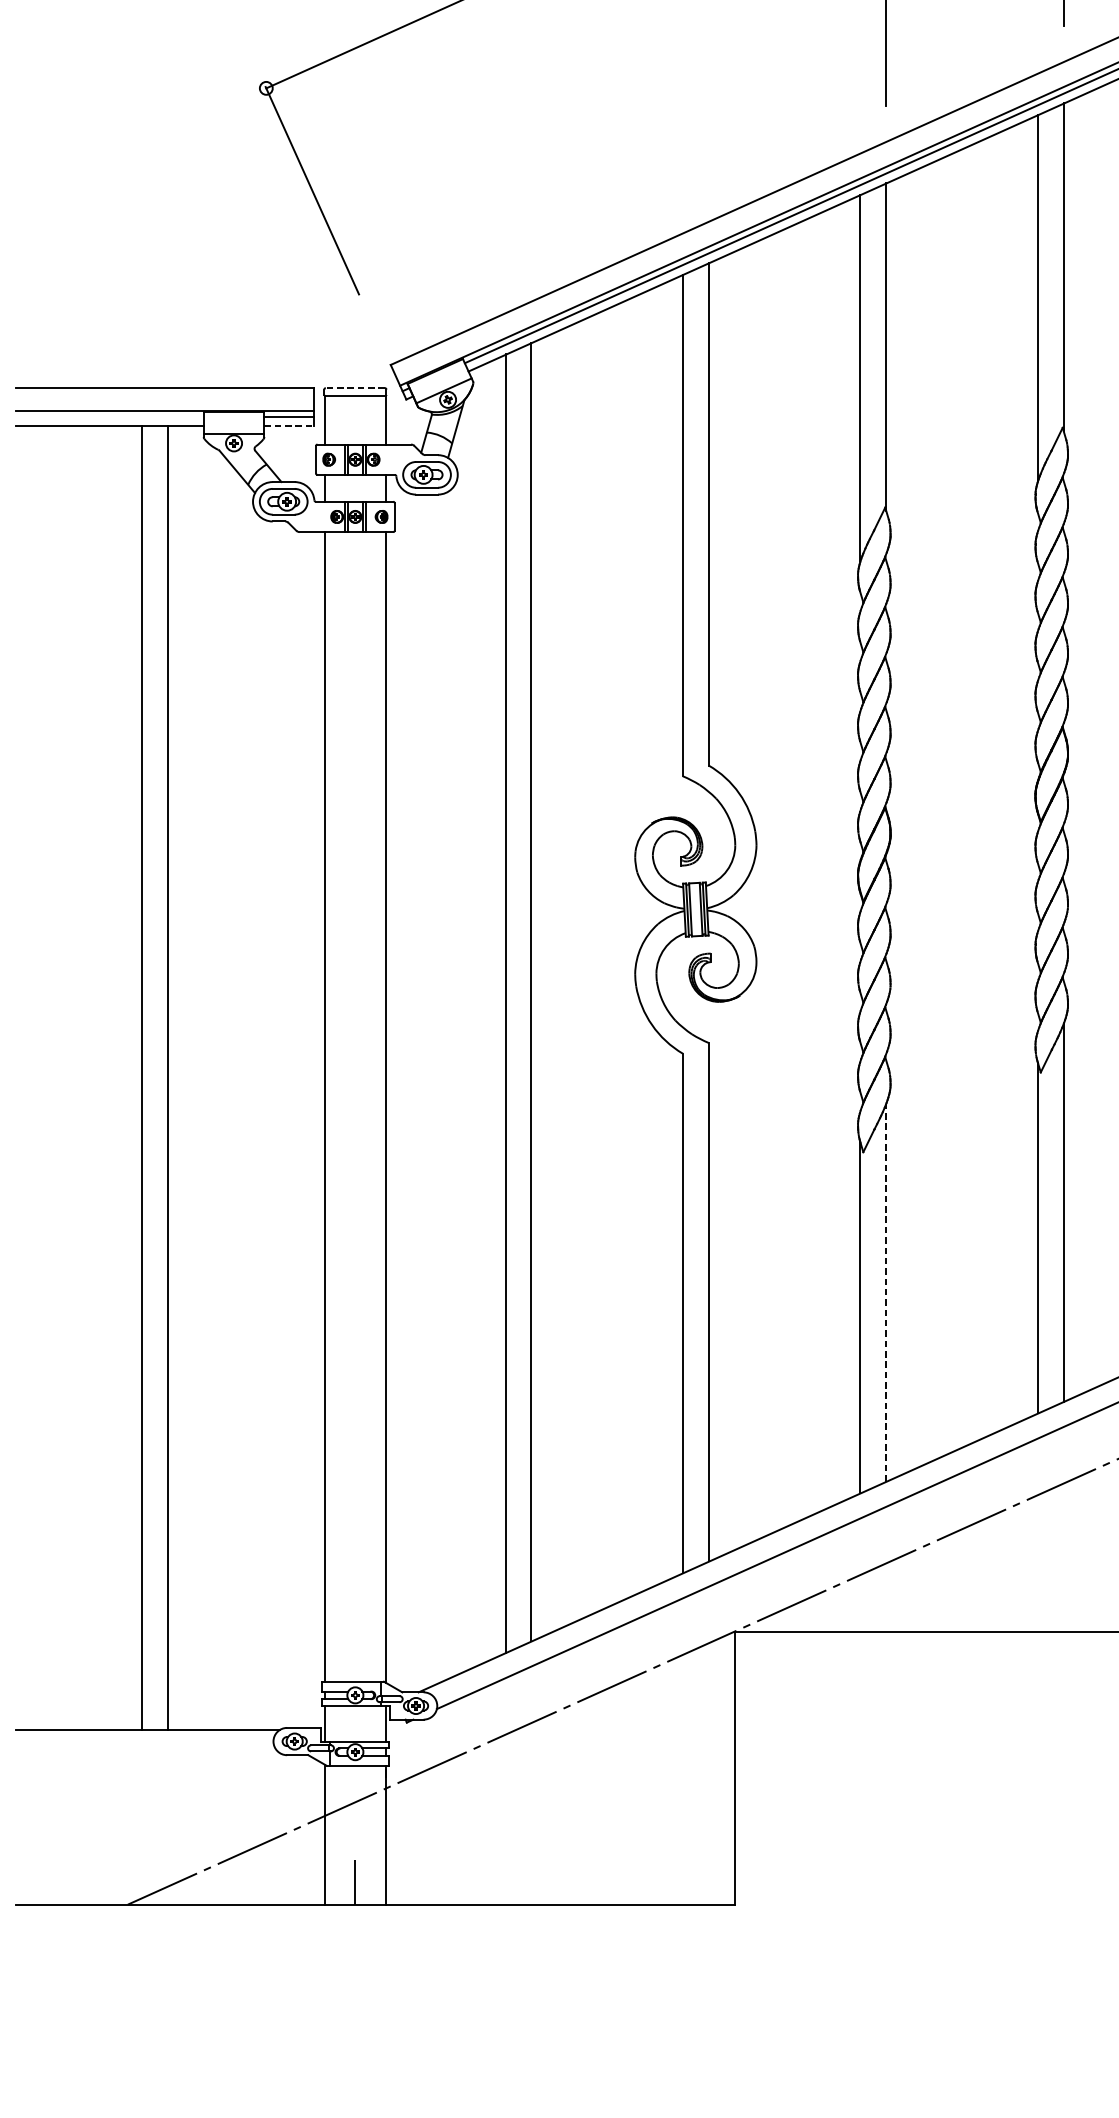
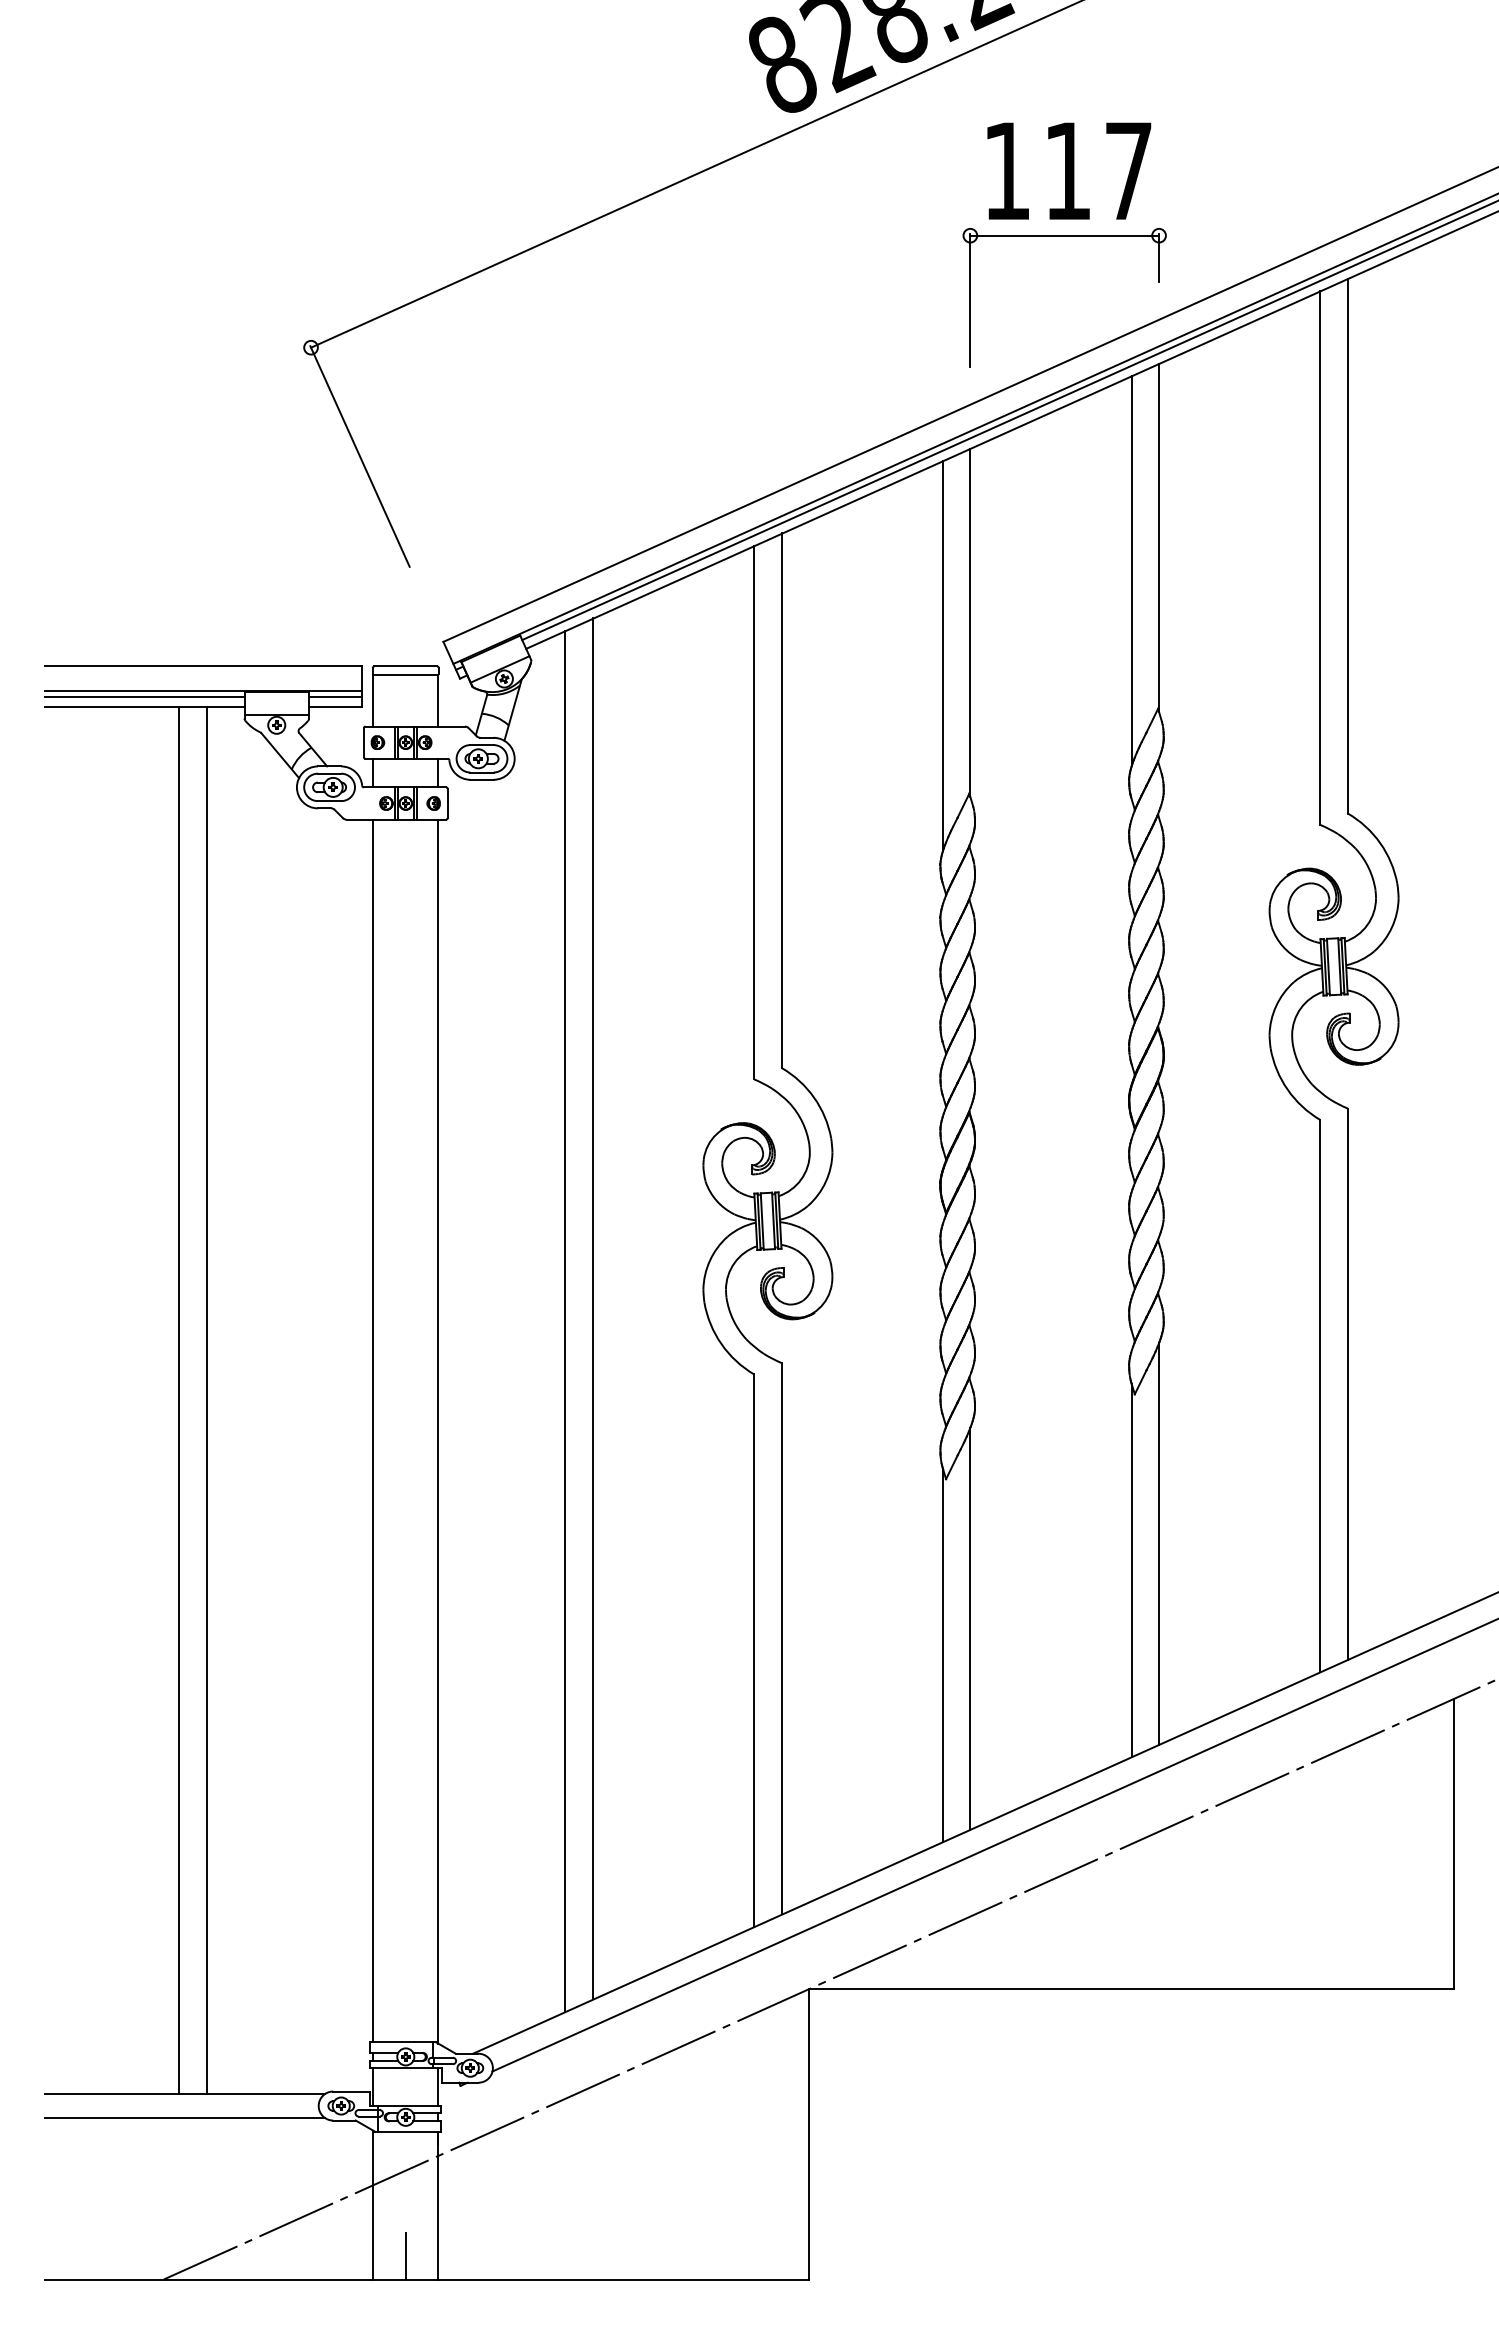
line: (355, 388) -> (405, 666), dashed -> solid
line: (109, 417) -> (144, 697), added
line: (289, 425) -> (335, 706), dashed -> solid
line: (886, 1292) -> (970, 1628), dashed -> solid
line: (147, 1753) -> (184, 2118), added

